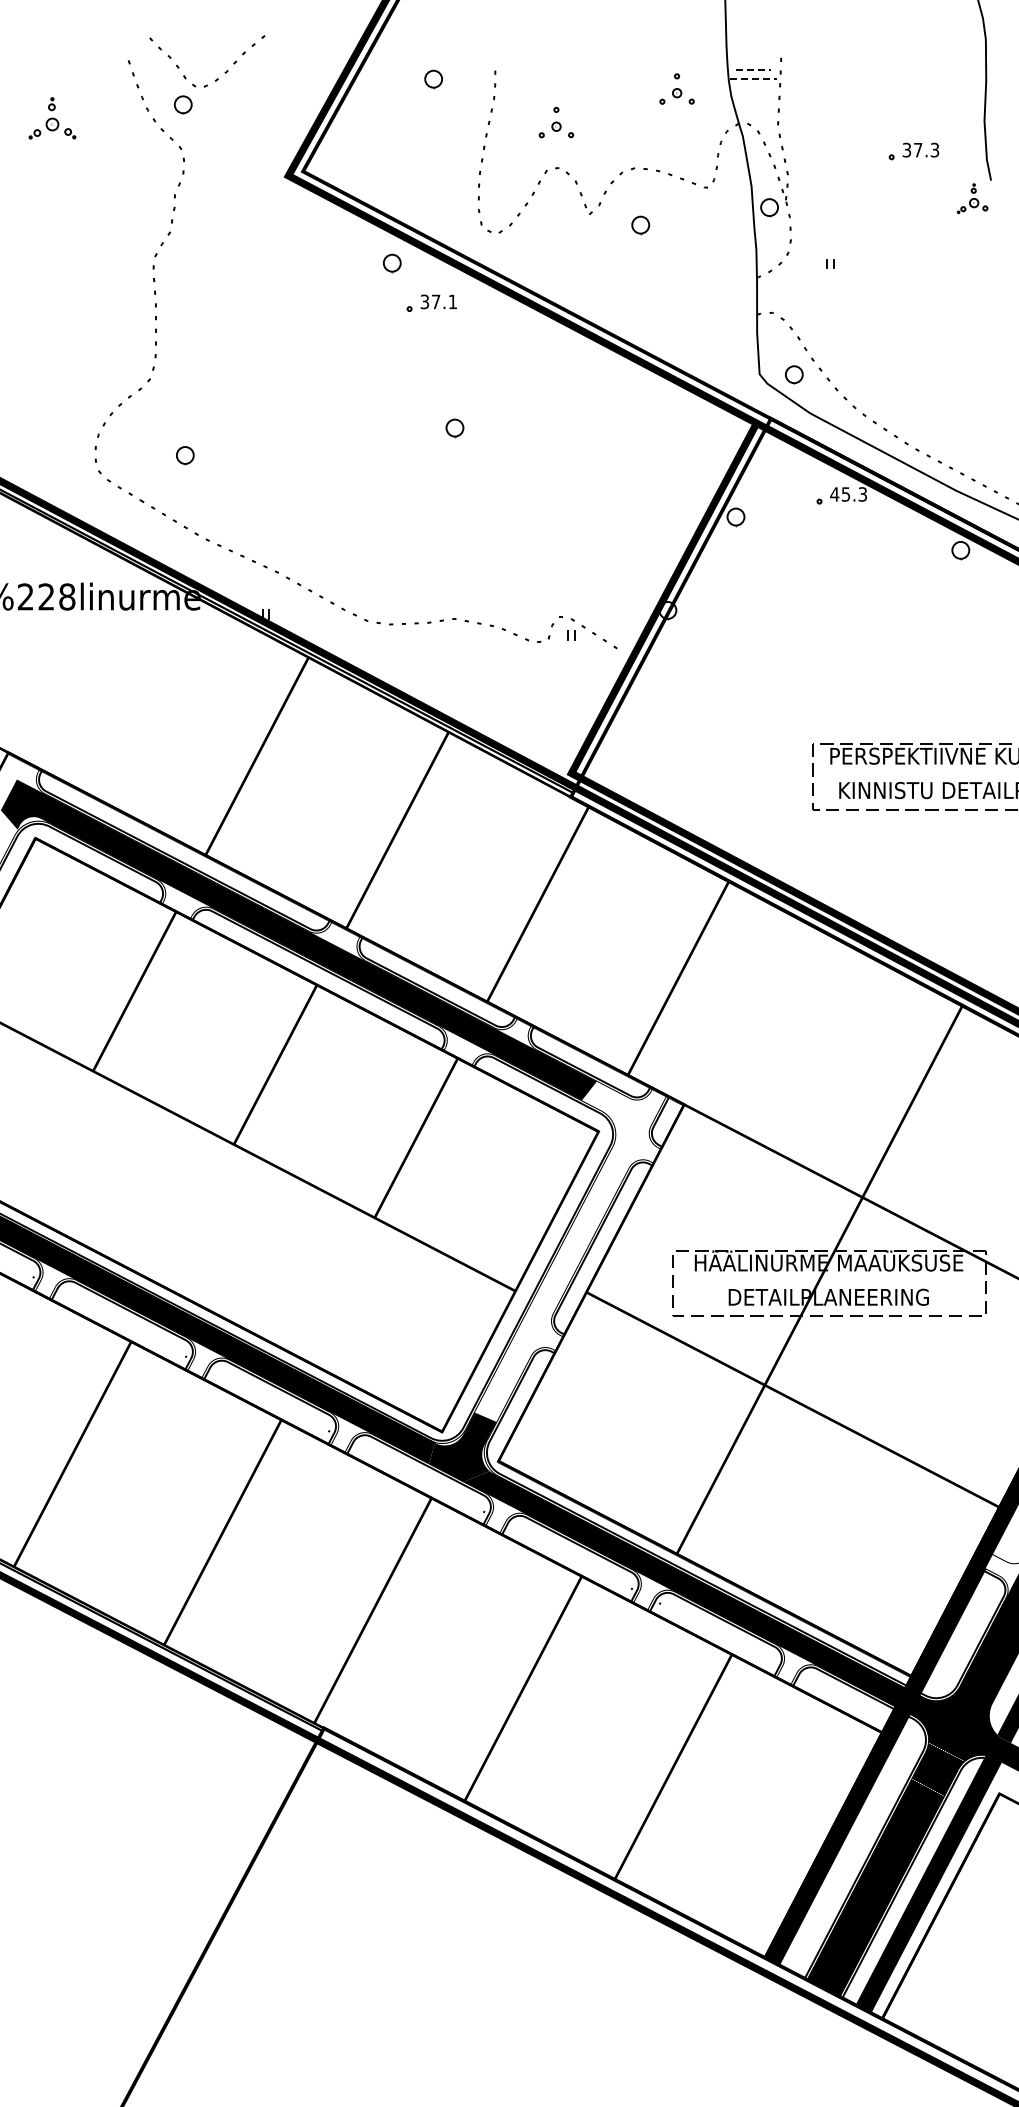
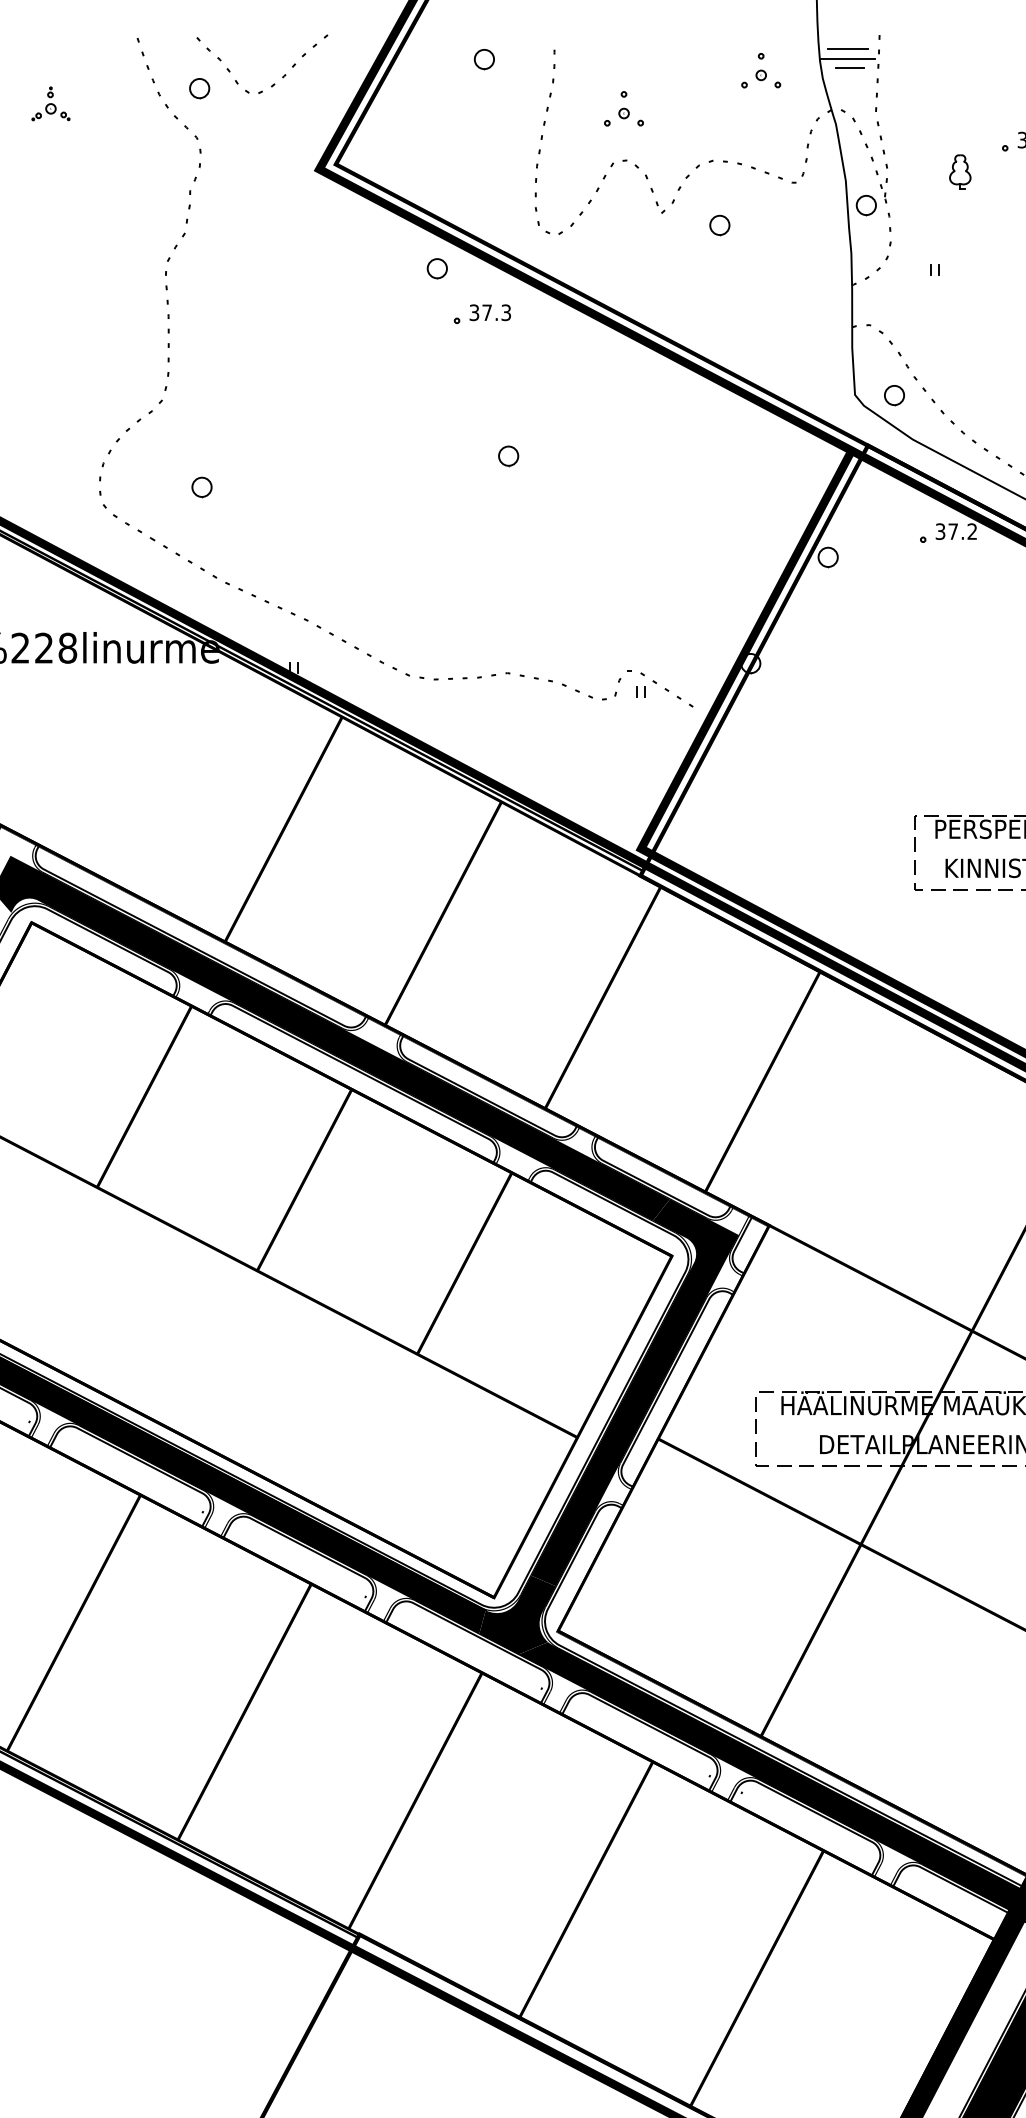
line: (753, 70) -> (848, 49), dashed -> solid
line: (753, 78) -> (848, 58), dashed -> solid
curve: (215, 79) -> (271, 84), moved
line: (754, 87) -> (849, 68), added
part: (52, 117) -> (50, 103), size x0.71
part: (852, 177) -> (960, 171), added
text: (452, 301) -> (505, 312), 37.1 -> 37.3
text: (848, 494) -> (956, 531), 45.3 -> 37.2
fill: (565, 1251) -> (634, 1392), added

